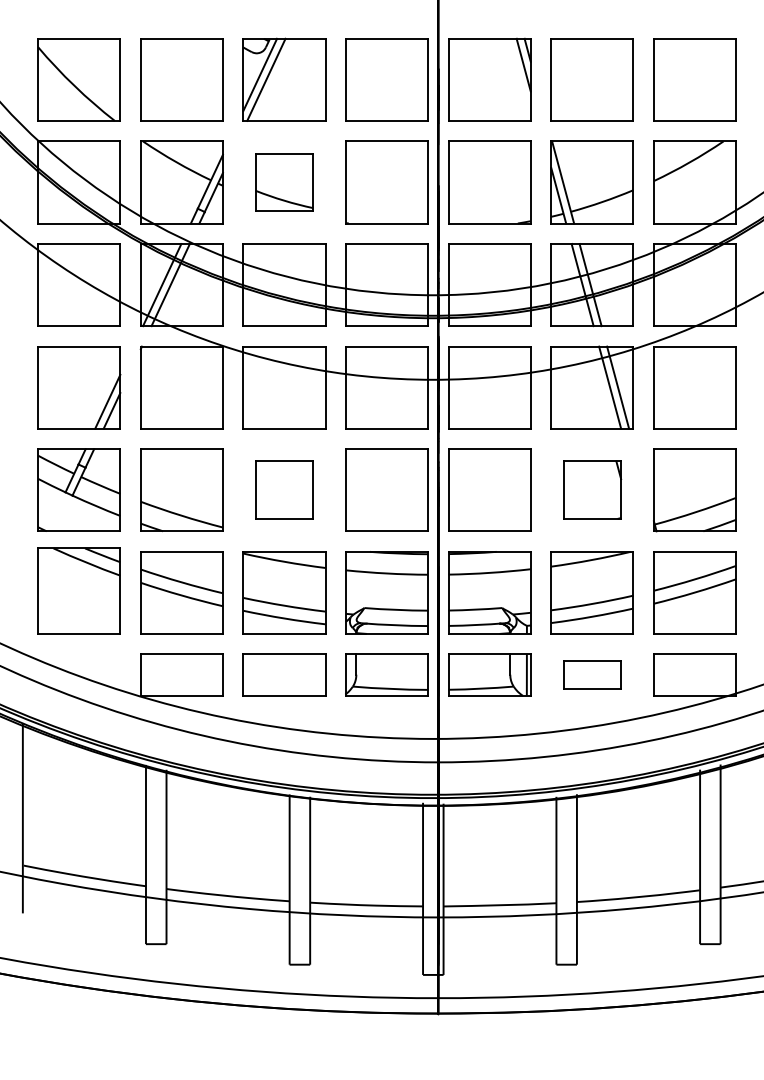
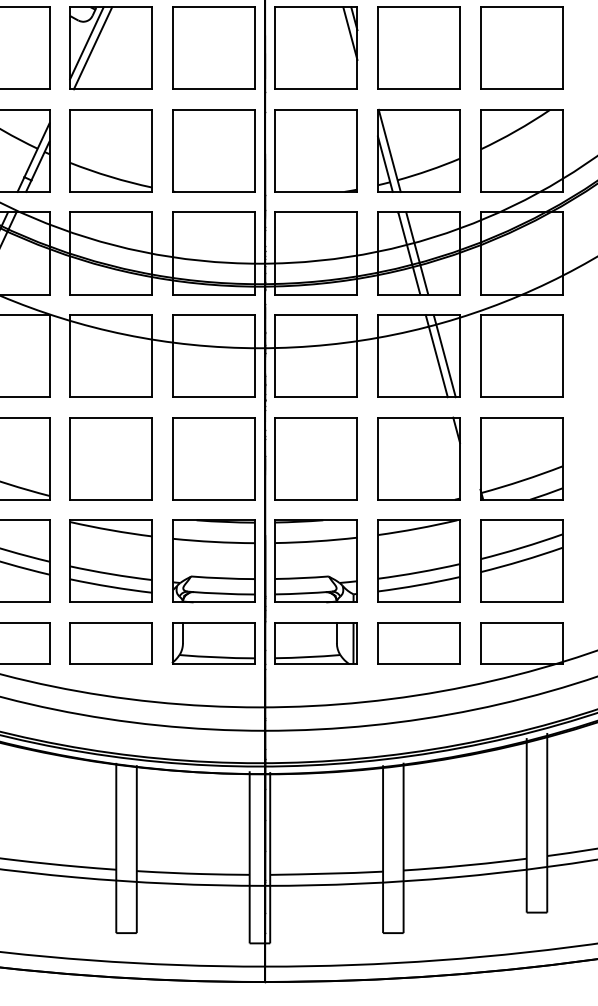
part: (284, 182) -> (111, 150), size x1.43
part: (284, 489) -> (111, 457), size x1.43
part: (592, 489) -> (419, 457), size x1.43
part: (591, 674) -> (418, 642), size x1.43

